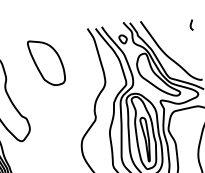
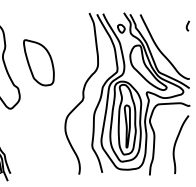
part: (46, 62) -> (38, 62), moved

